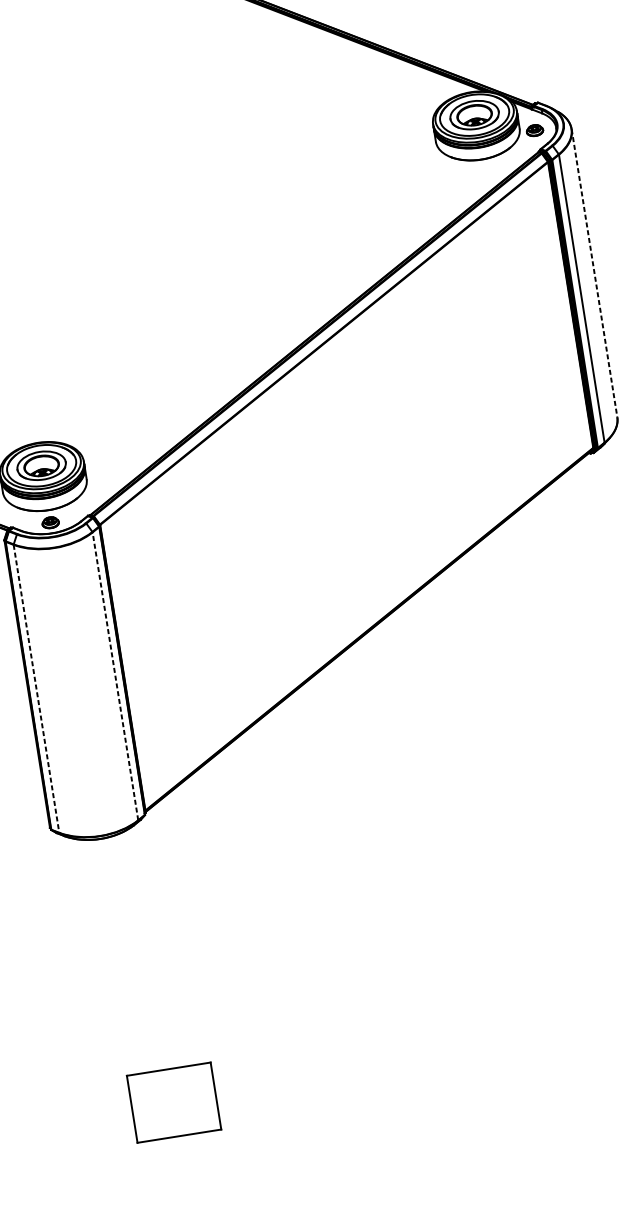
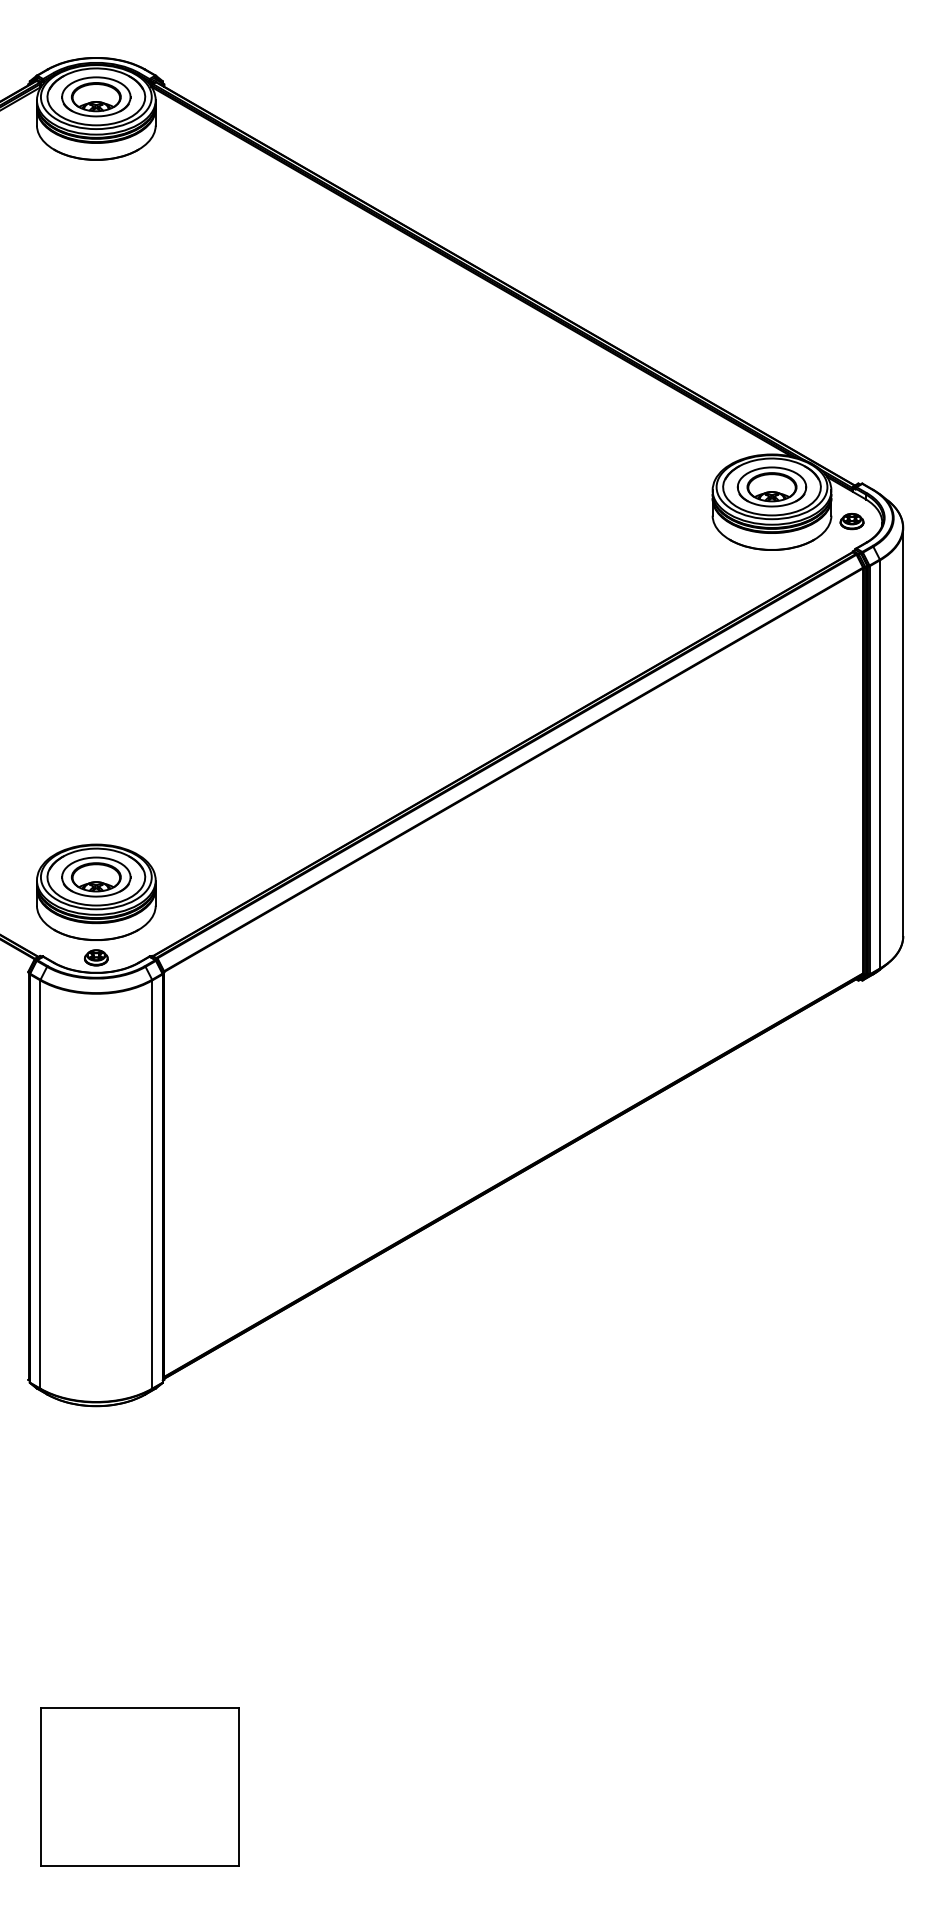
line: (594, 273) -> (903, 732), dashed -> solid
line: (115, 676) -> (152, 1184), dashed -> solid
line: (36, 689) -> (40, 1185), dashed -> solid
part: (173, 1102) -> (139, 1786), size x1.67

